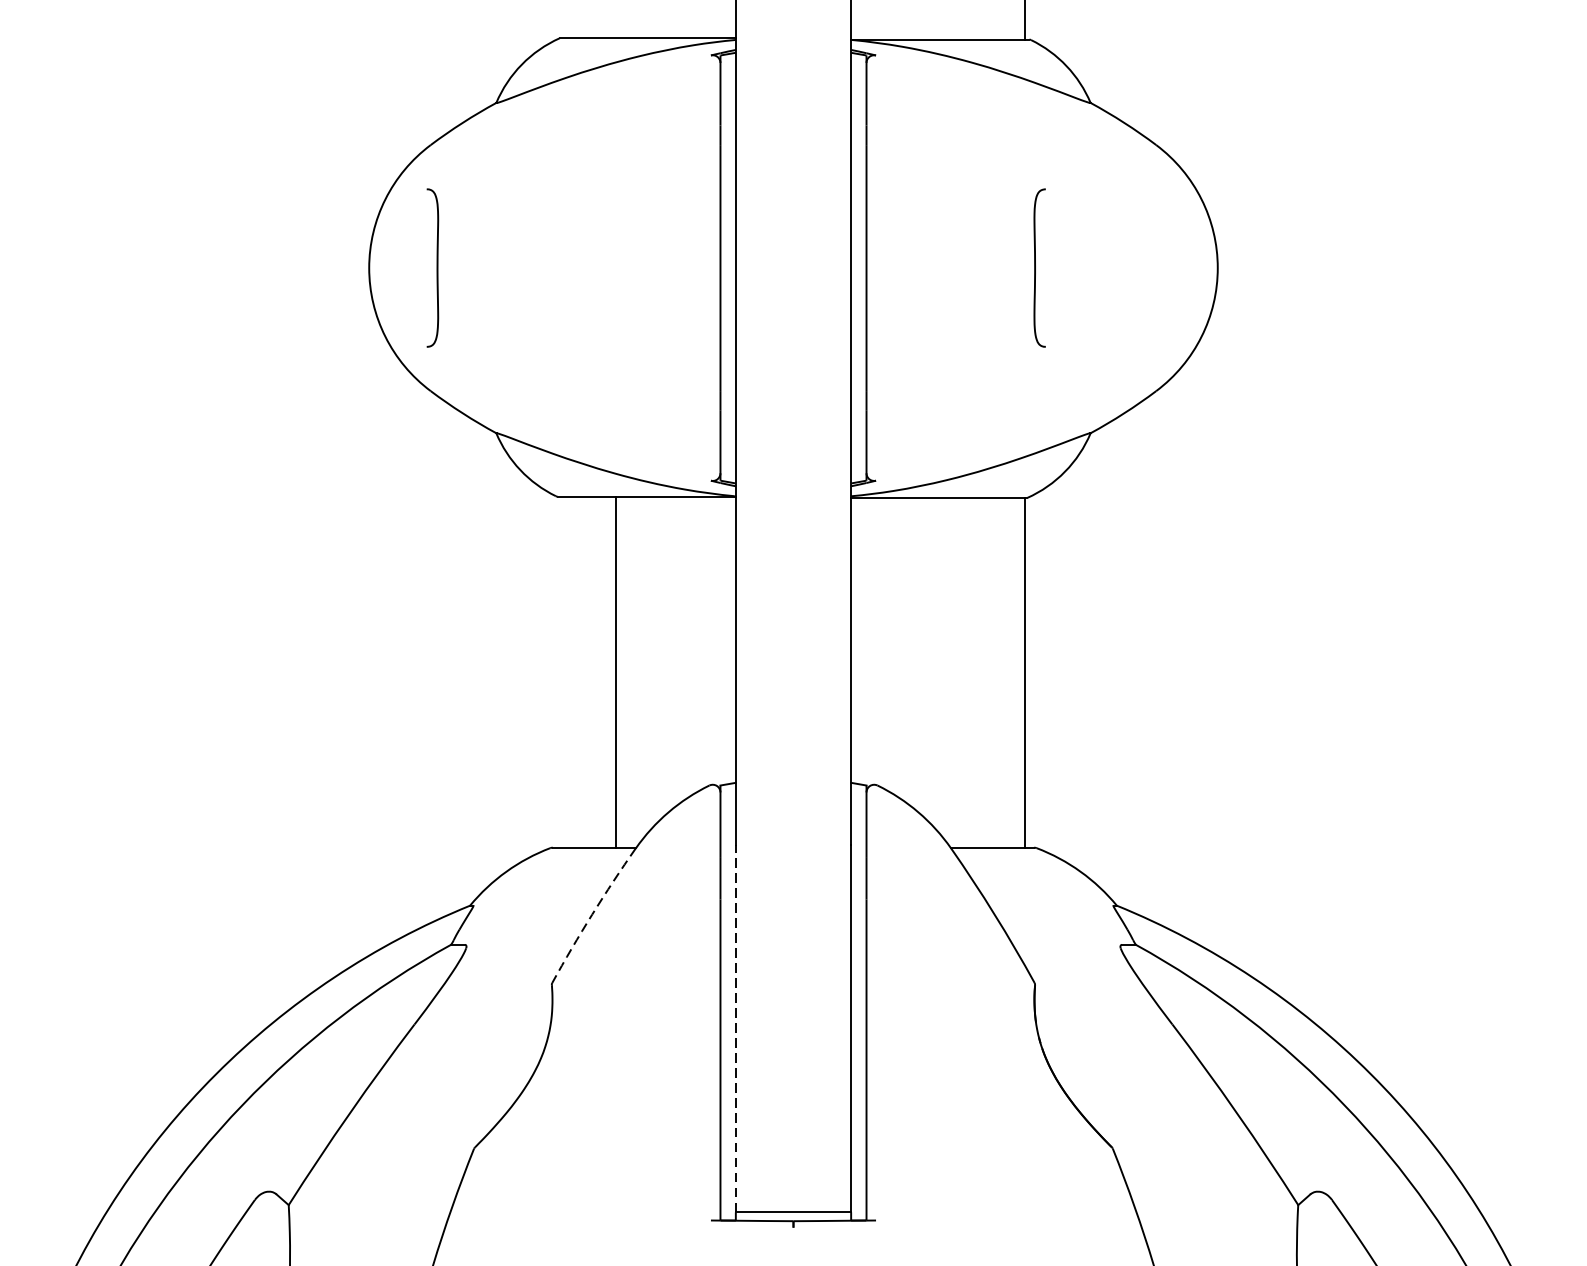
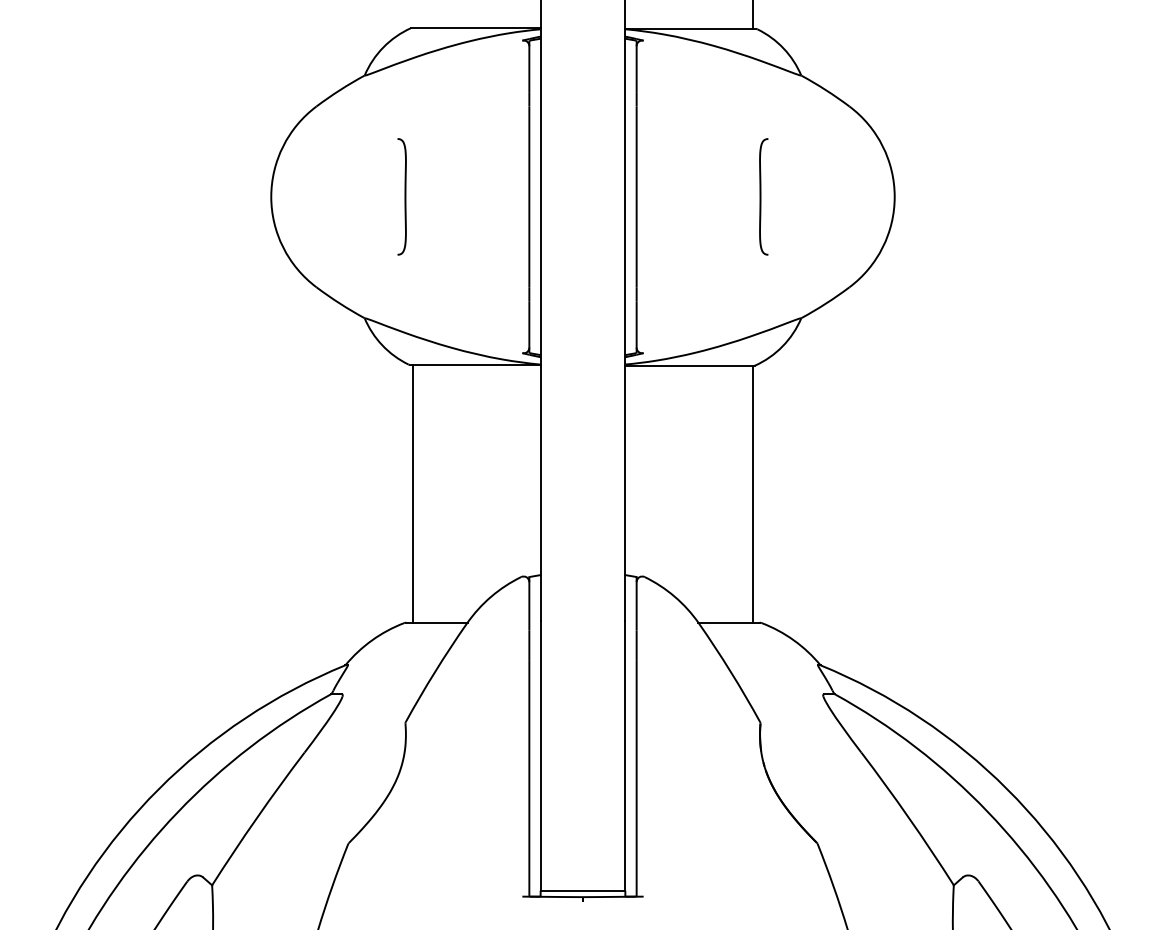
curve: (436, 267) -> (404, 196), moved
line: (615, 671) -> (412, 493), moved
arc: (592, 914) -> (435, 671), dashed -> solid
line: (735, 1028) -> (540, 755), dashed -> solid

